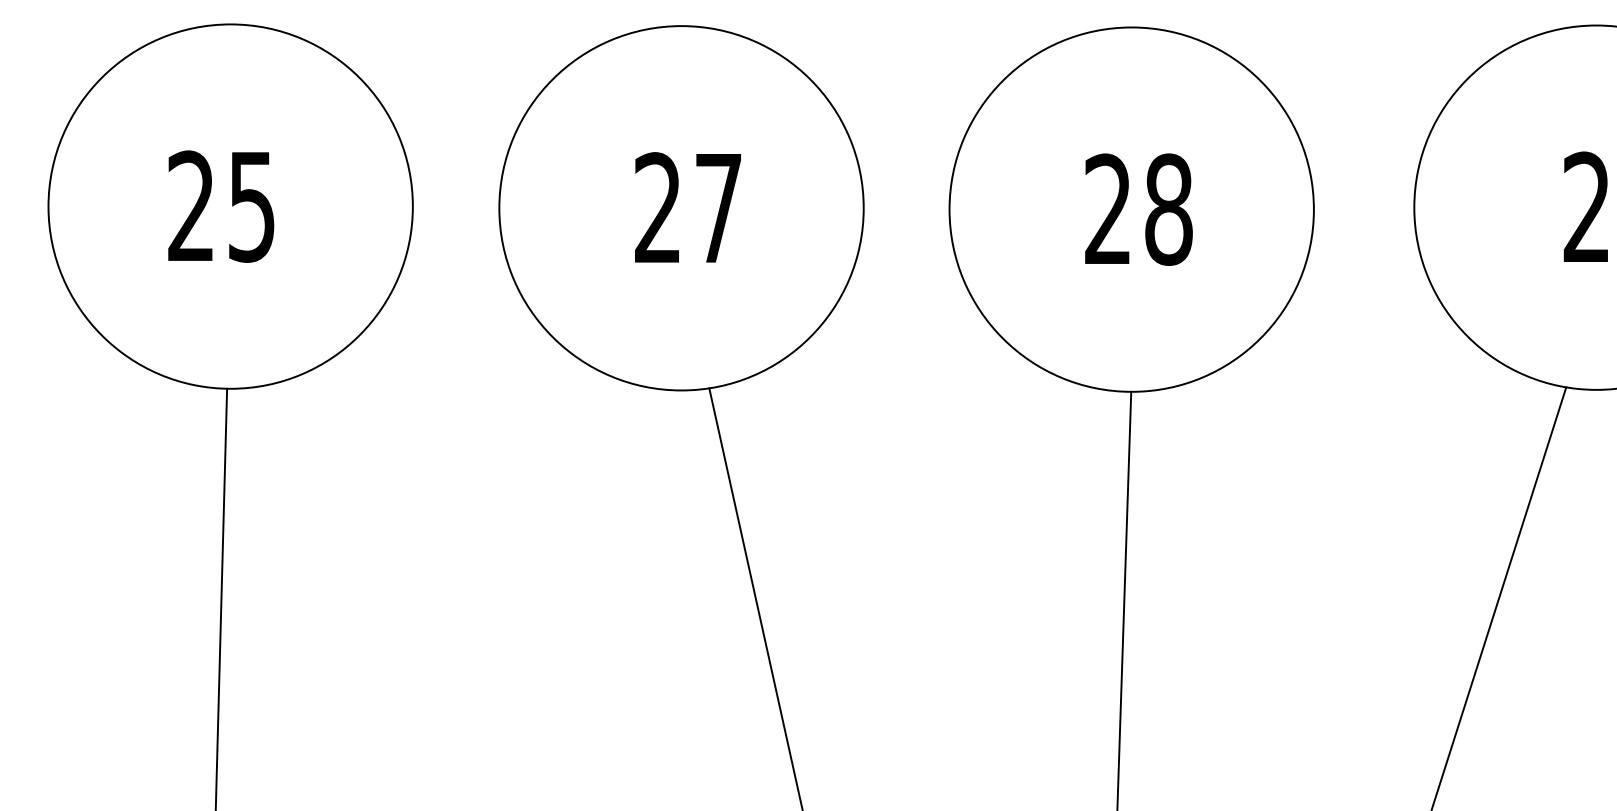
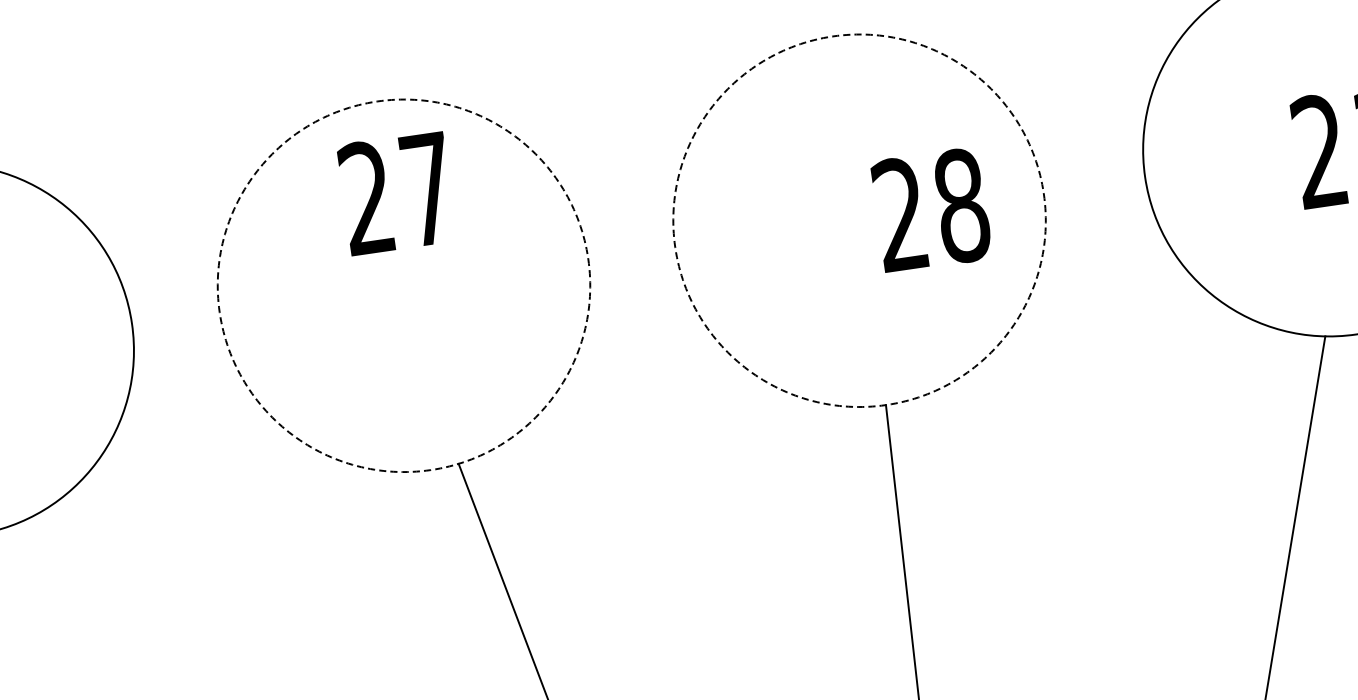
text: (687, 207) -> (396, 193), moved
circle: (681, 208) -> (403, 286), solid -> dashed
circle: (1131, 209) -> (859, 220), solid -> dashed
text: (1138, 209) -> (931, 210), moved

